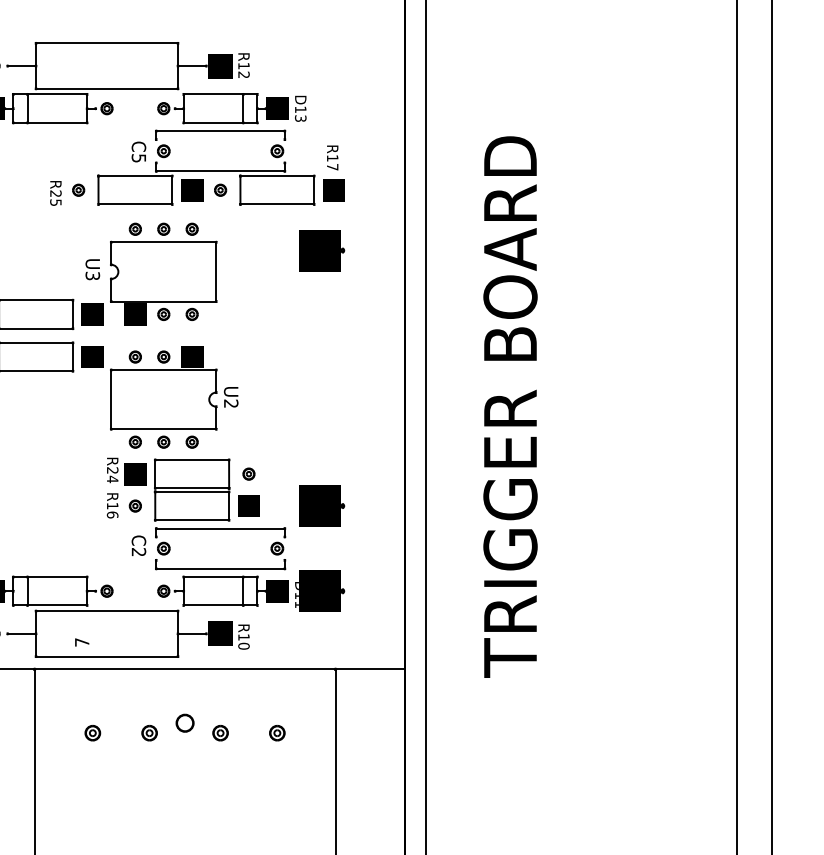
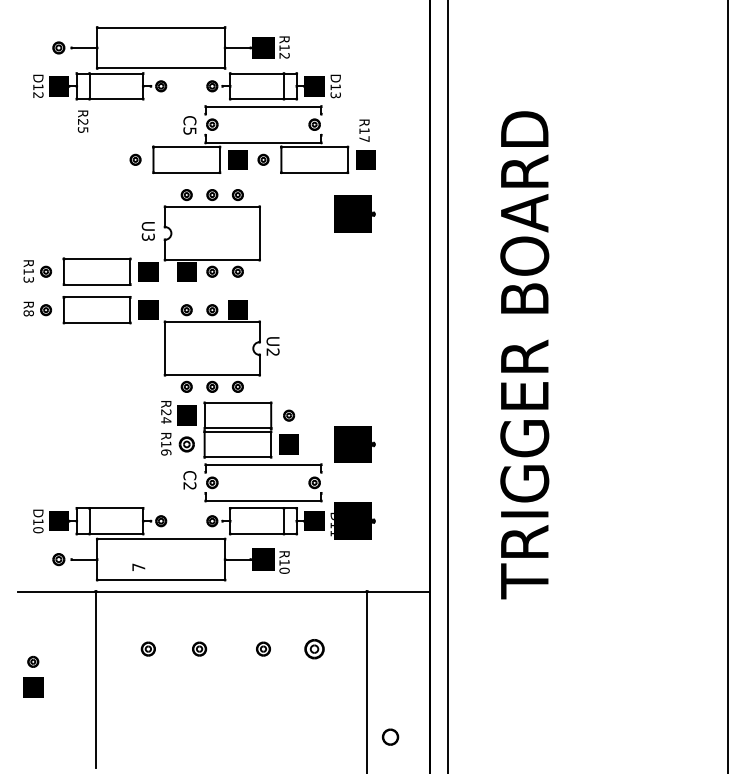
text: (55, 193) -> (82, 121), moved
part: (135, 506) -> (186, 444), size x1.4
part: (185, 722) -> (390, 736), moved
part: (277, 732) -> (314, 648), size x1.4

